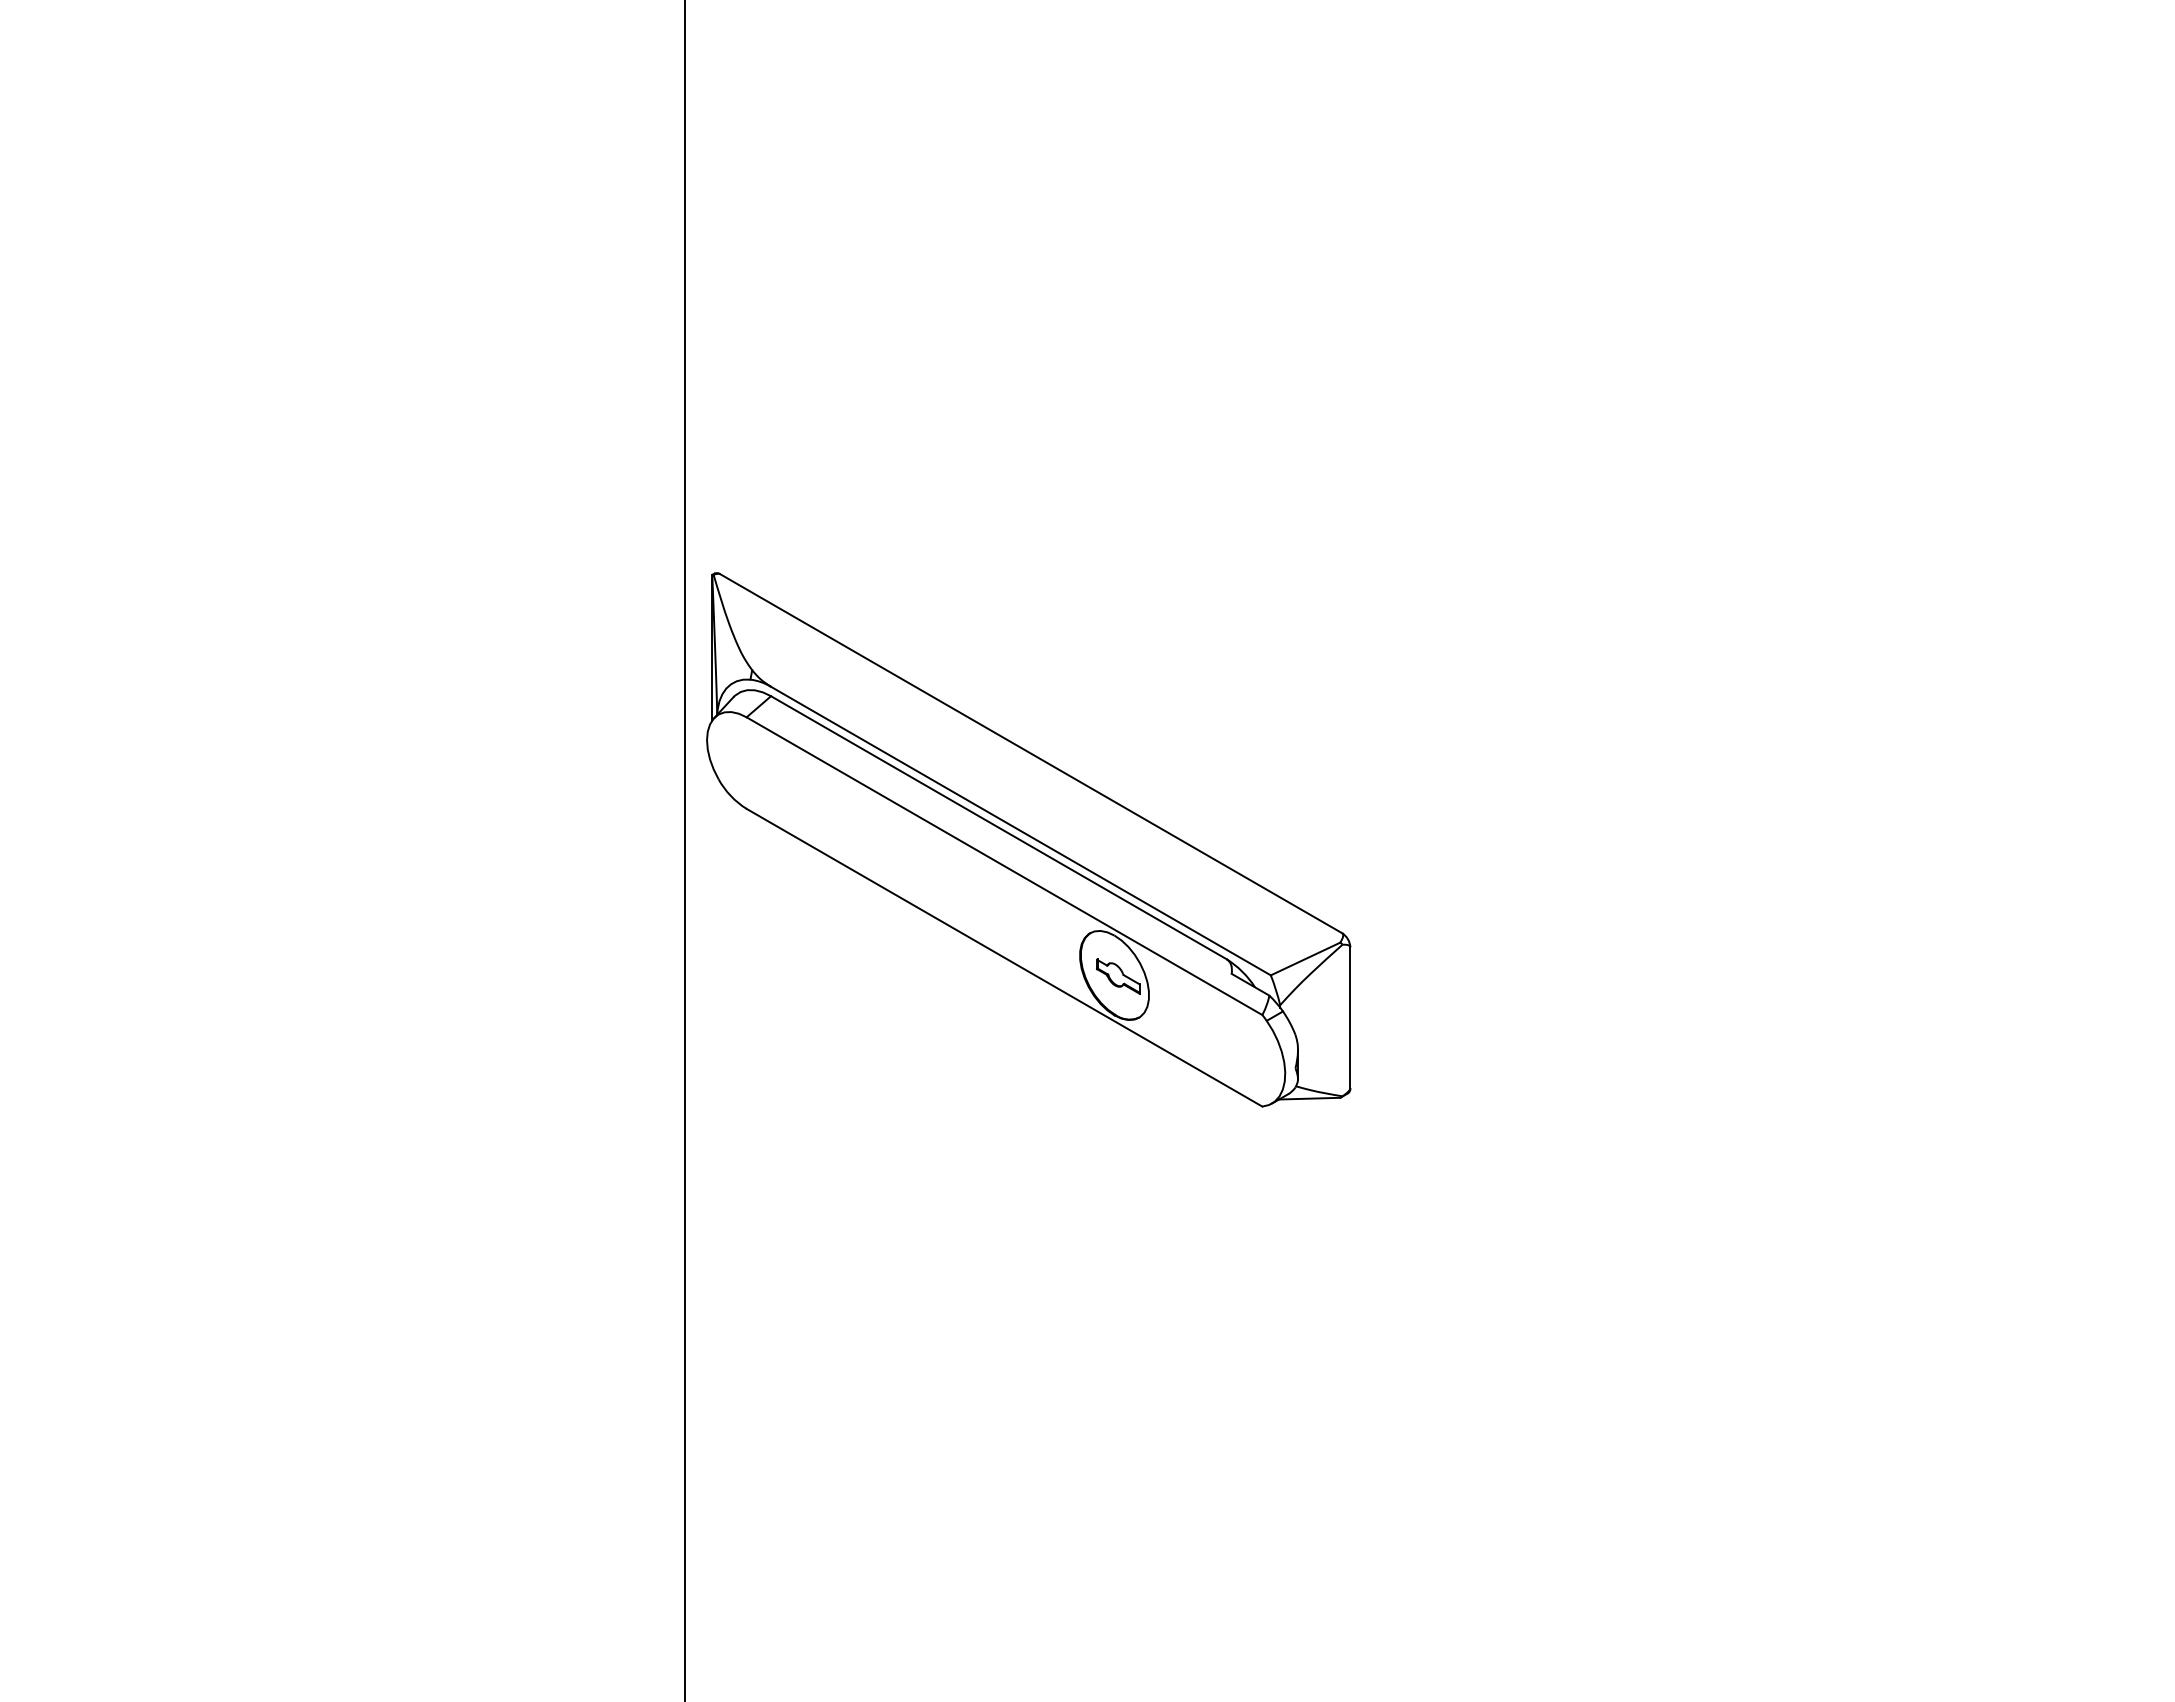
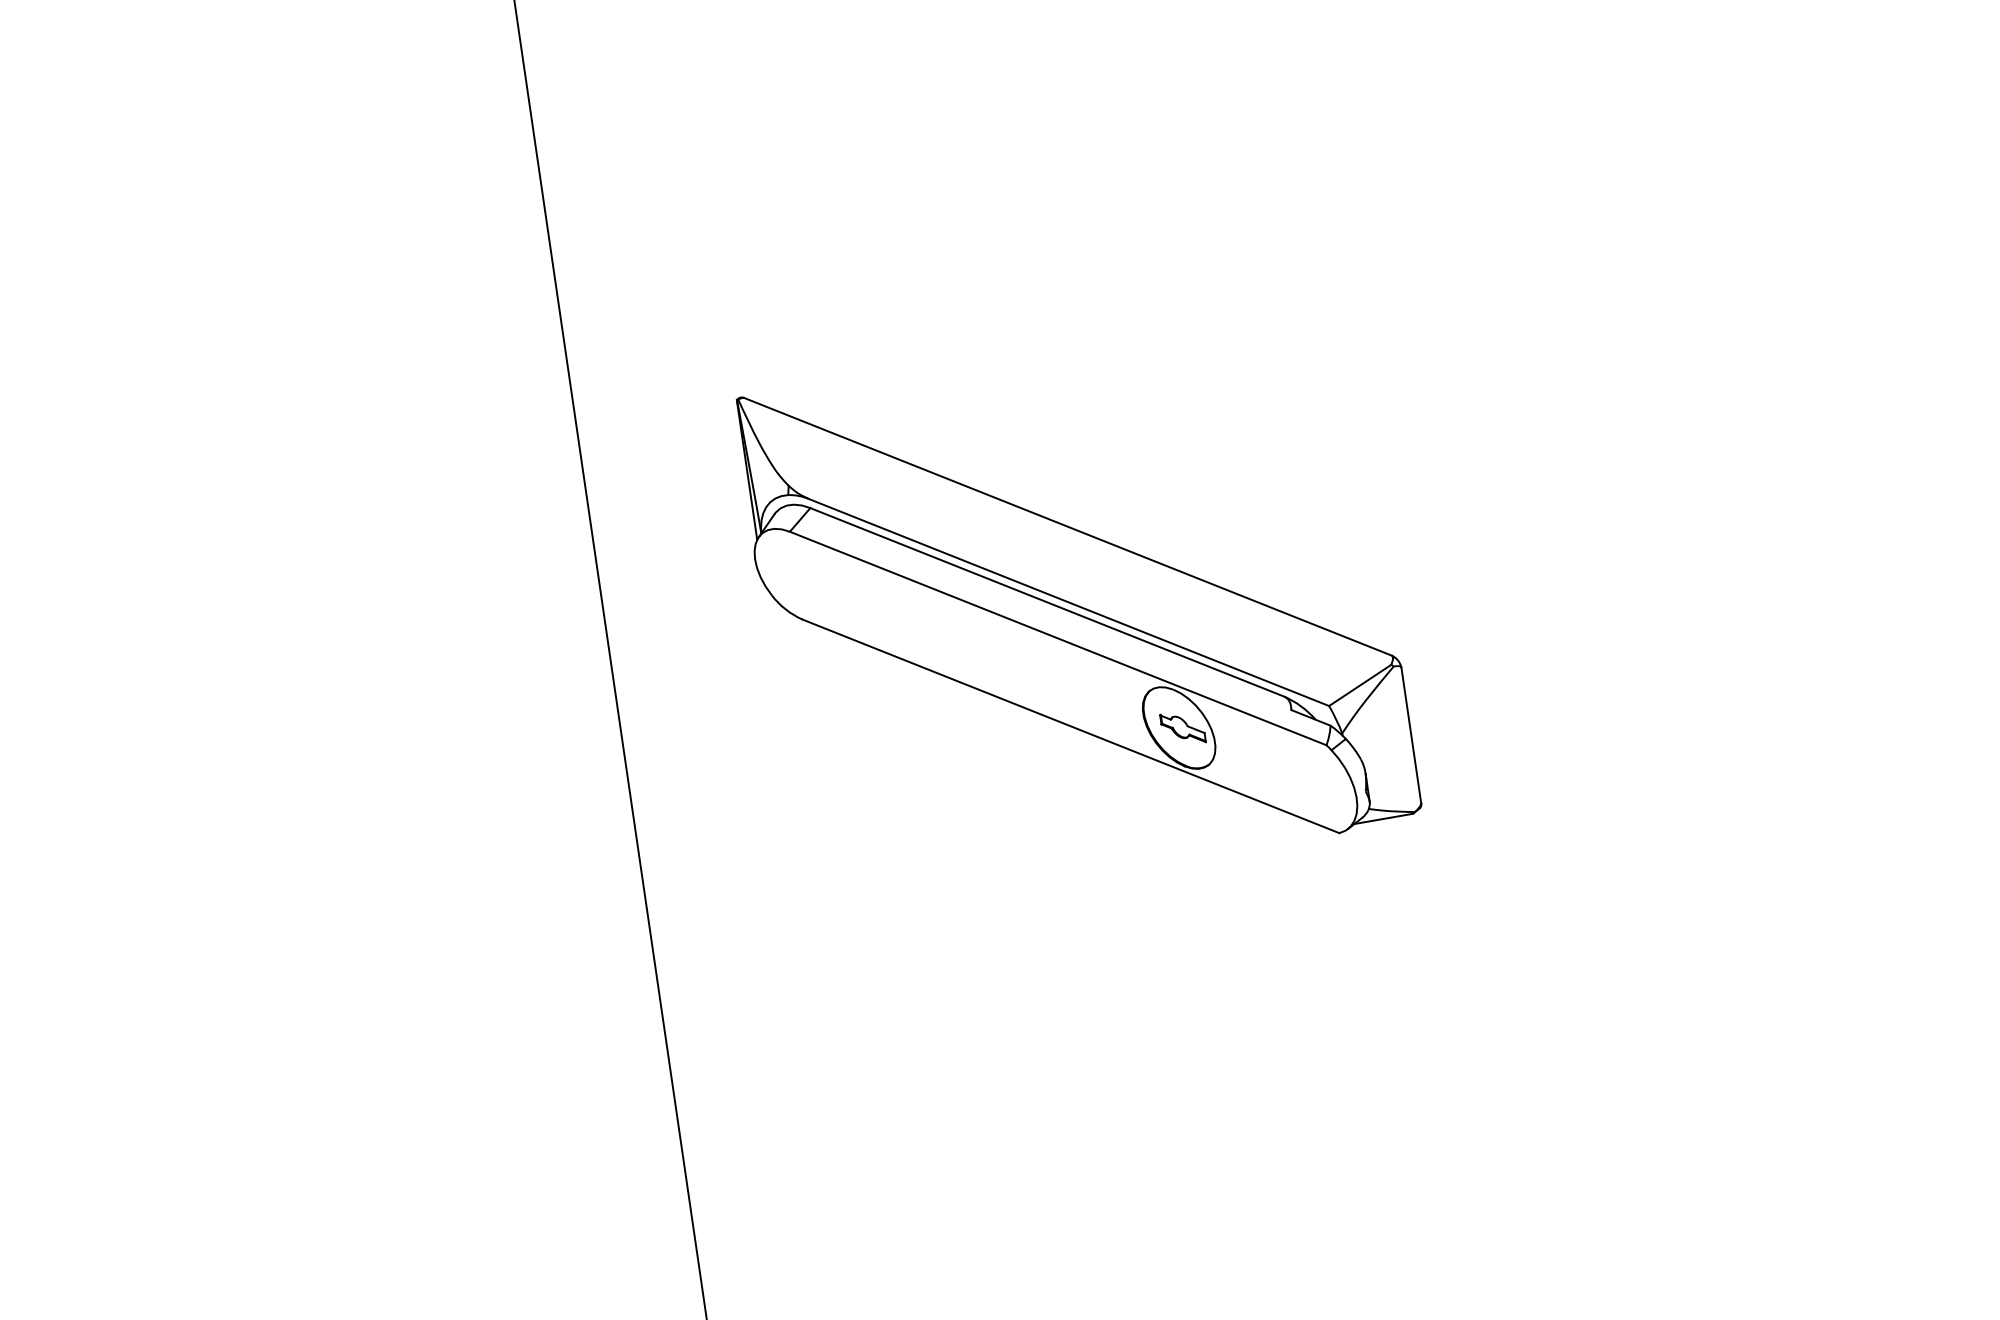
part: (1028, 839) -> (1077, 609), moved

